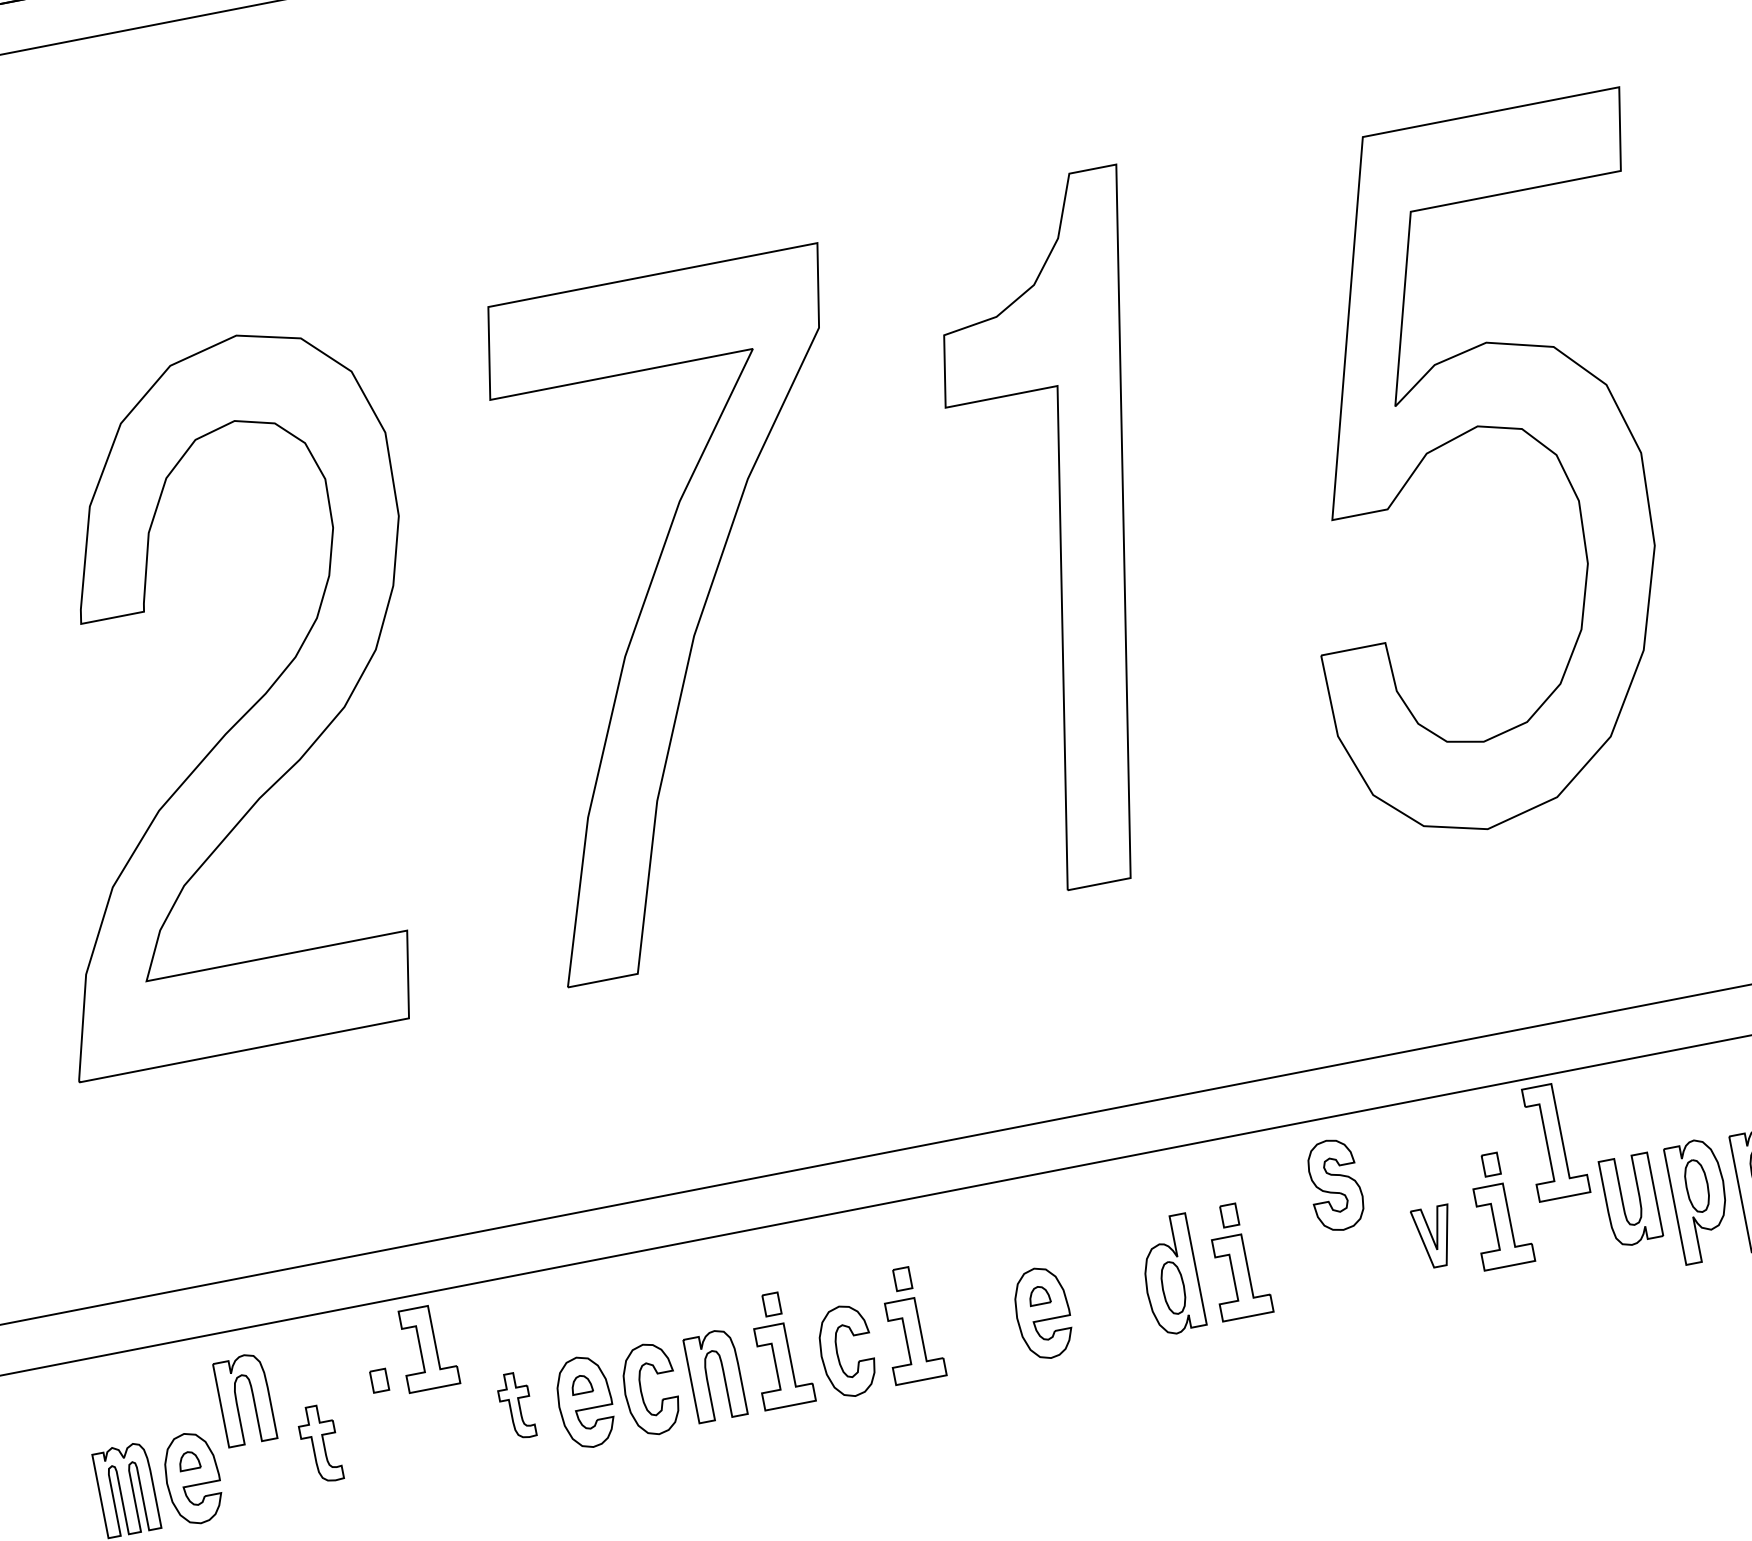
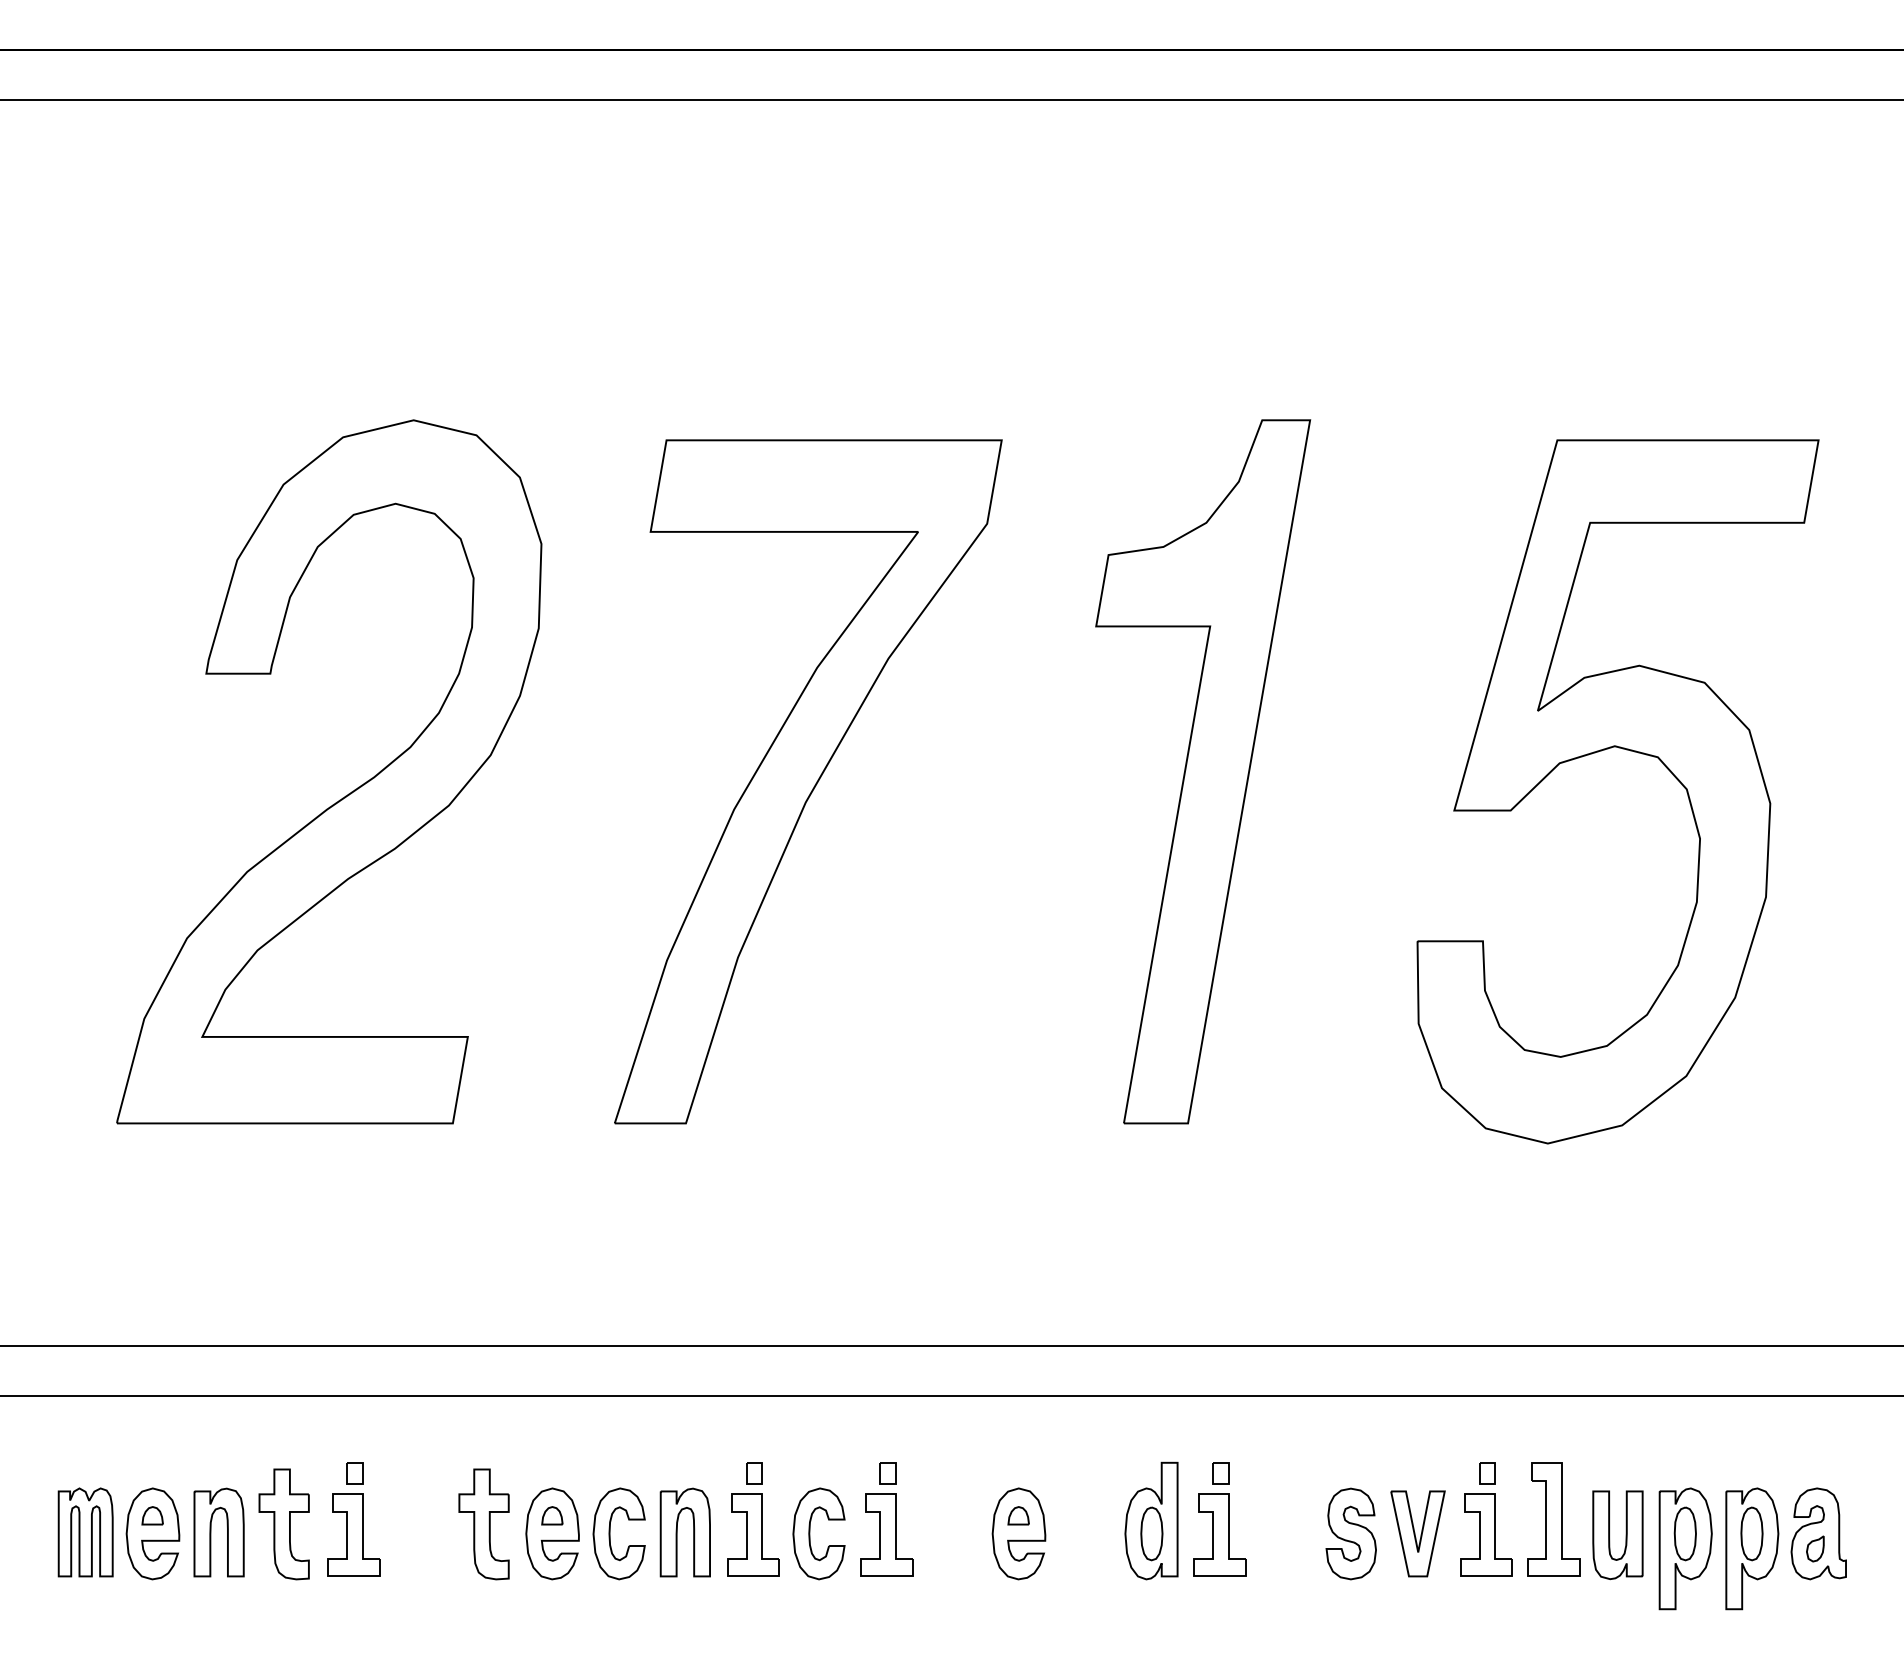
part: (1554, 1141) -> (1553, 1519), moved
part: (1334, 1184) -> (1350, 1533), moved
part: (1434, 1236) -> (1417, 1533), size x1.43
part: (426, 1347) -> (353, 1534), moved
part: (237, 1401) -> (211, 1532), moved
part: (515, 1406) -> (483, 1524), size x1.67
part: (319, 1444) -> (283, 1524), size x1.43

